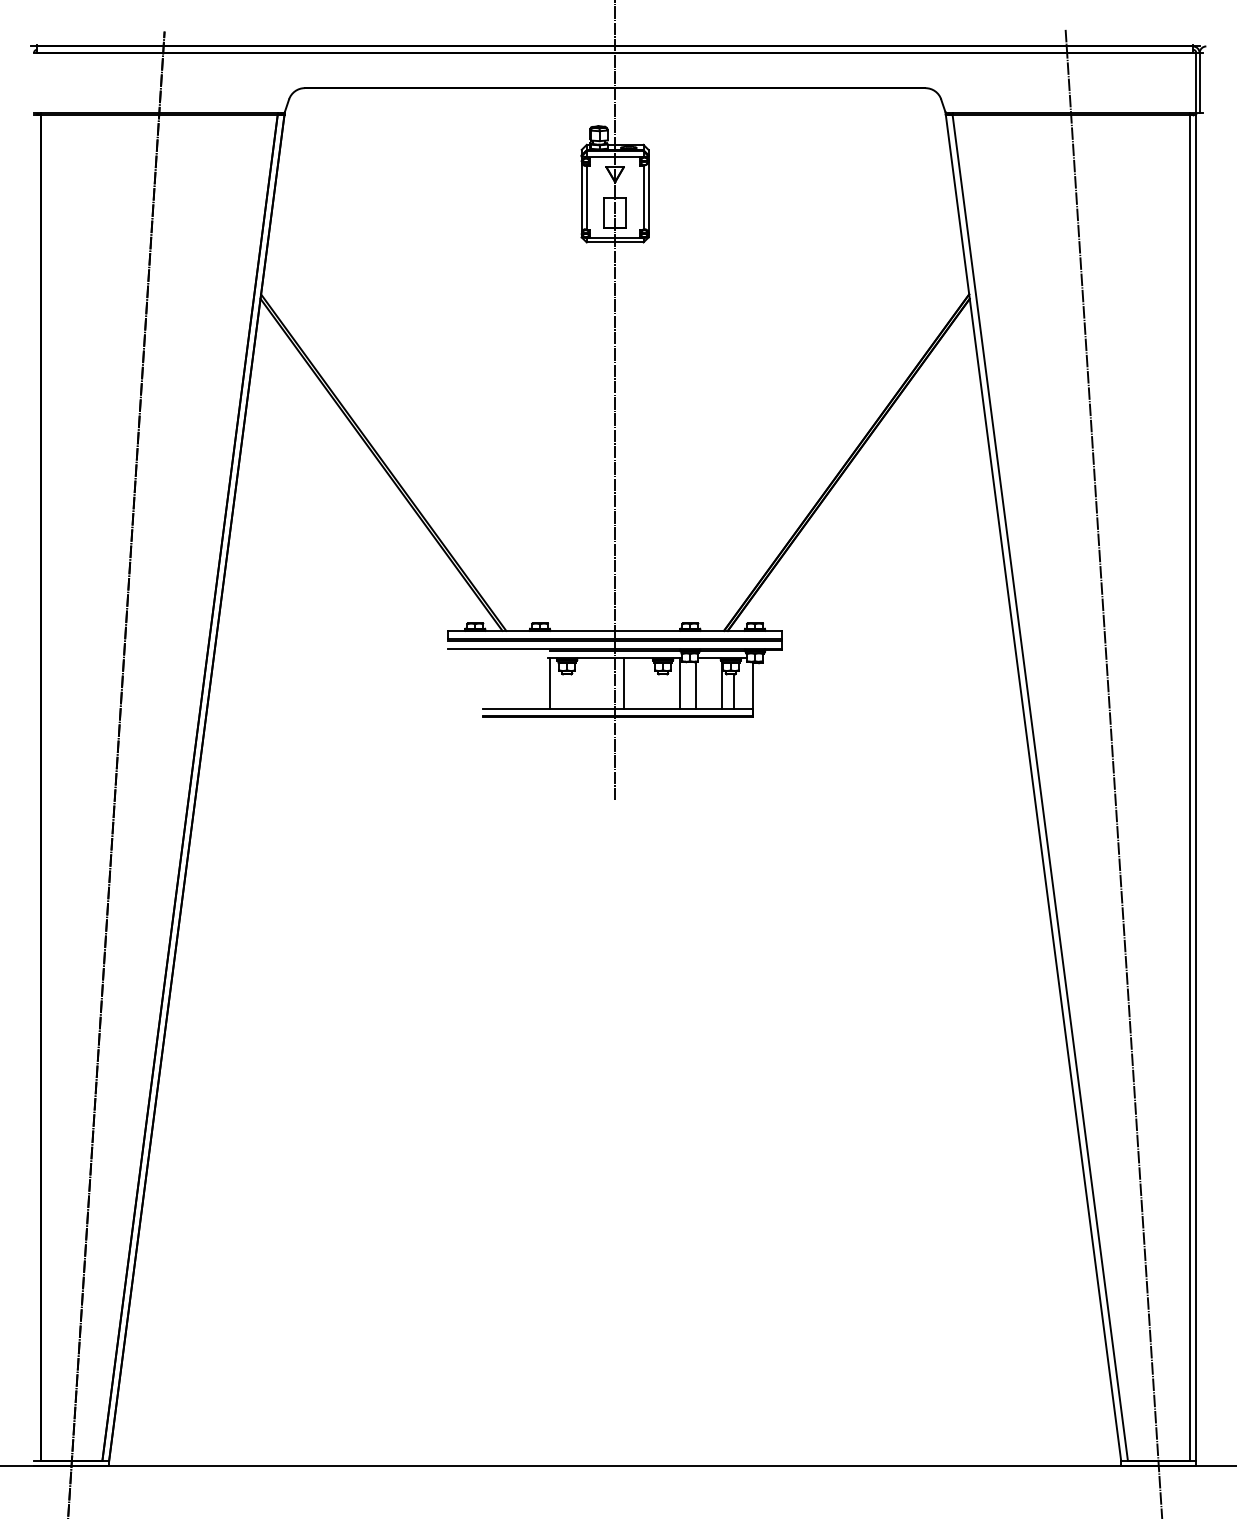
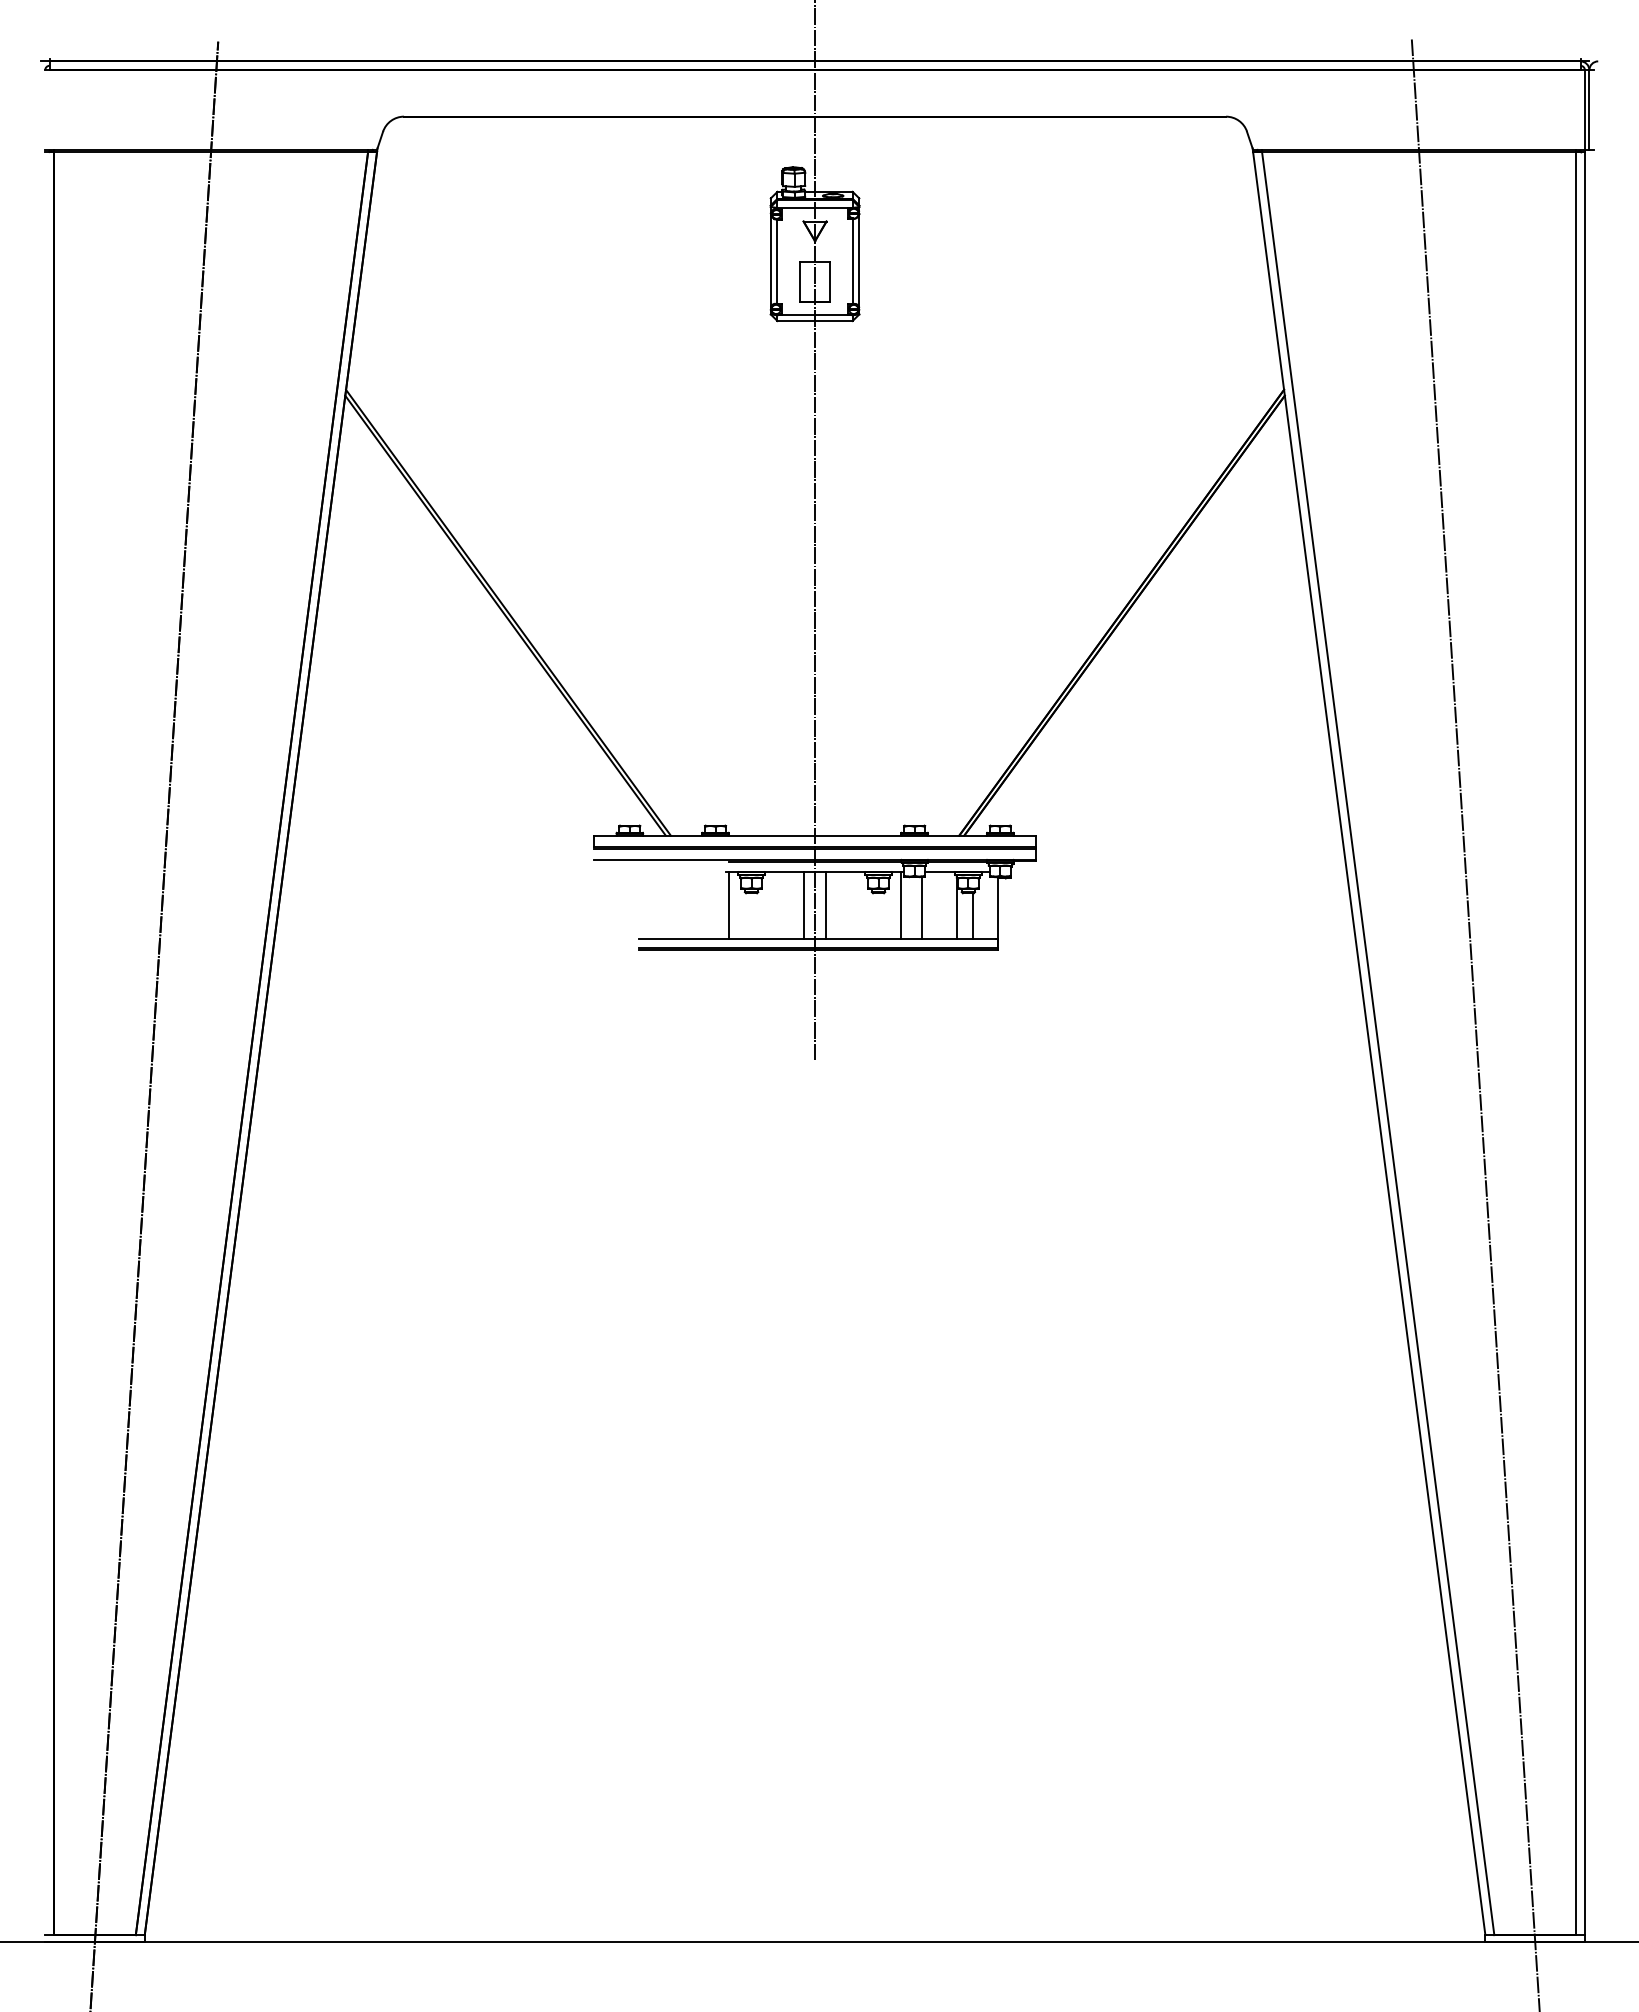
line: (606, 683) -> (803, 905), added

